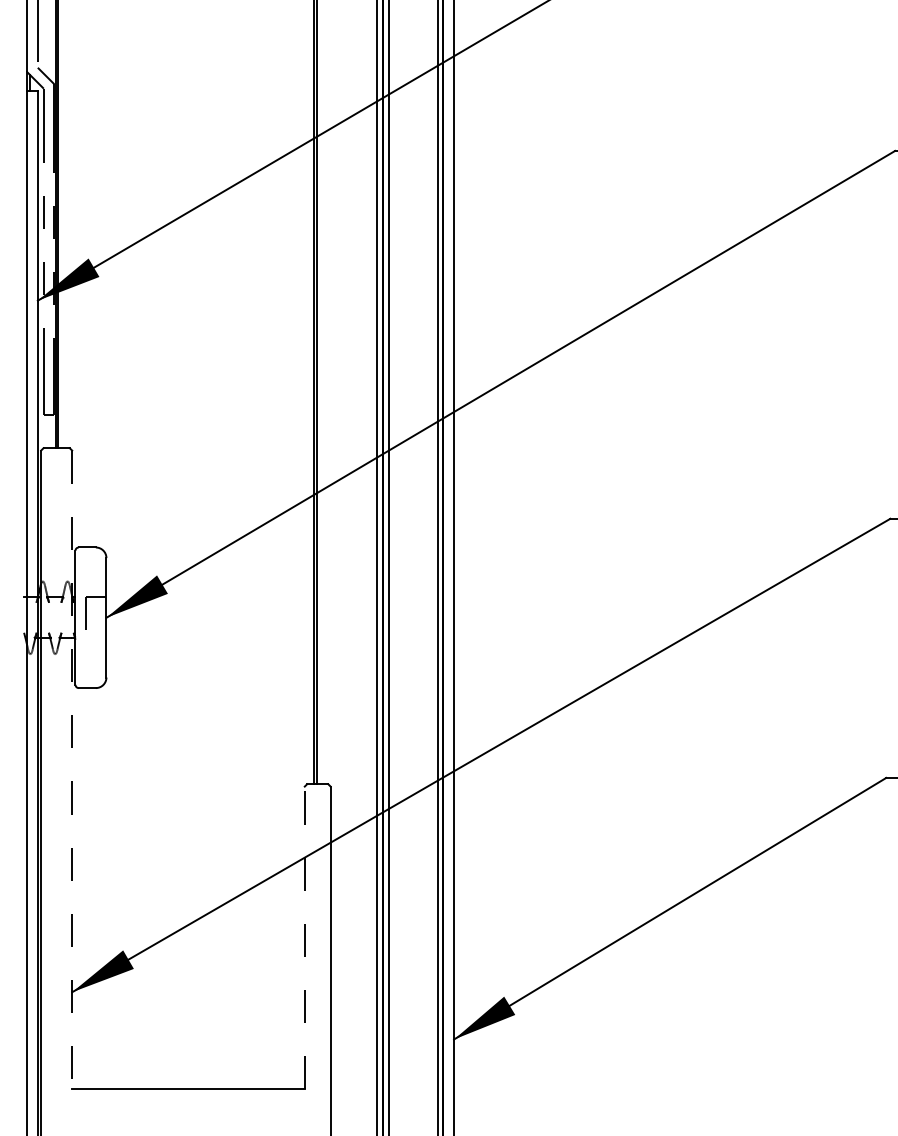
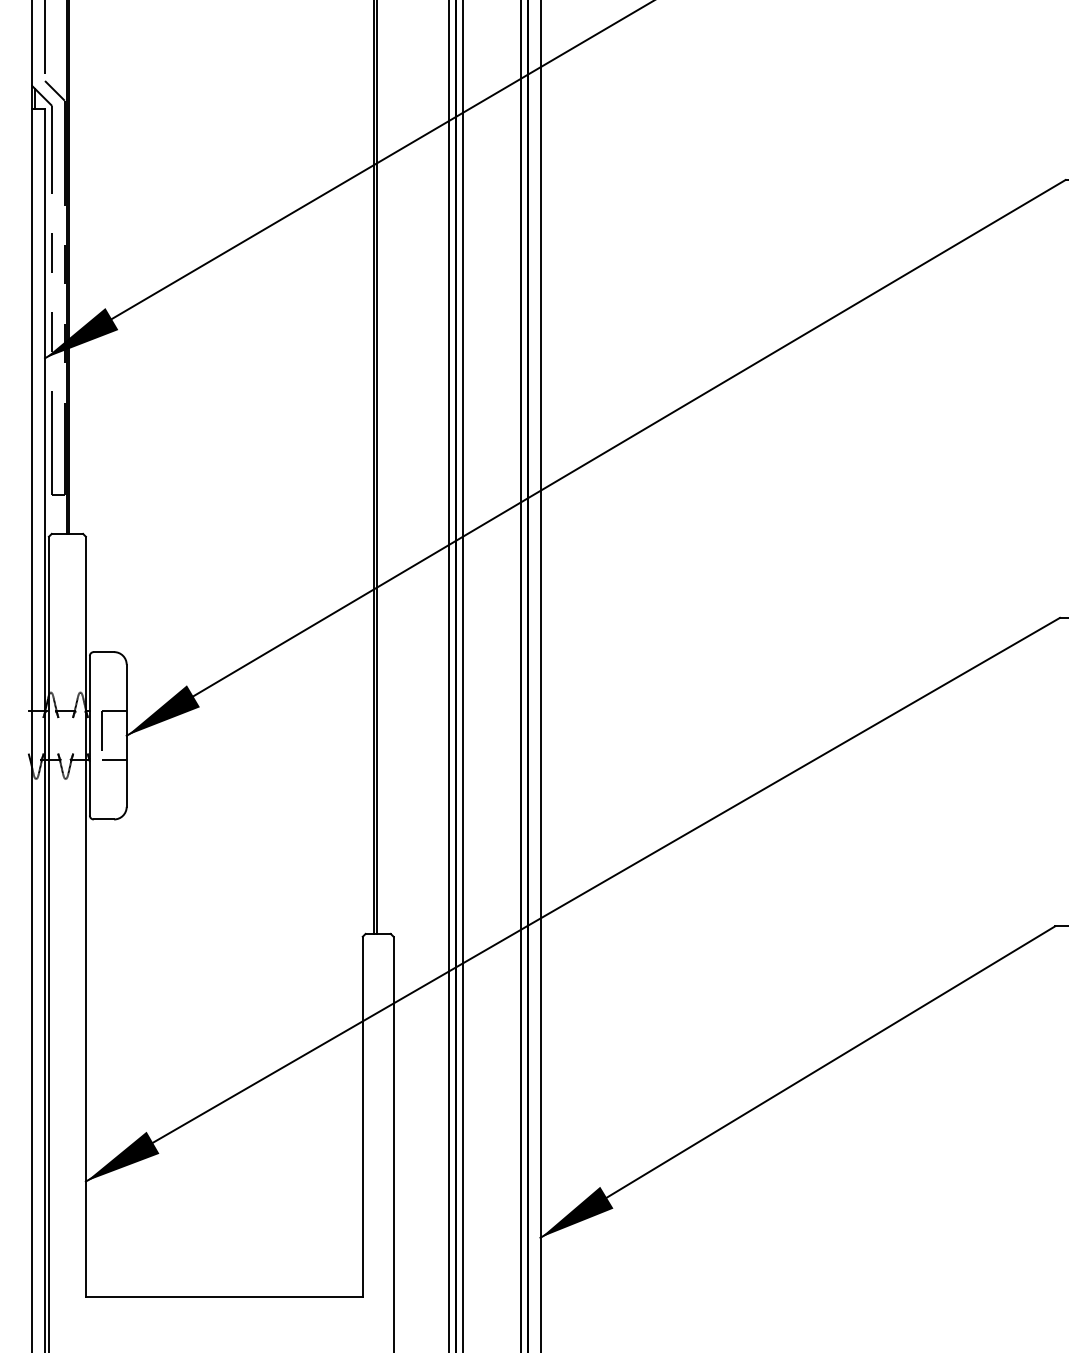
line: (96, 638) -> (114, 760), added
line: (71, 770) -> (85, 917), dashed -> solid
line: (304, 937) -> (362, 1116), dashed -> solid

